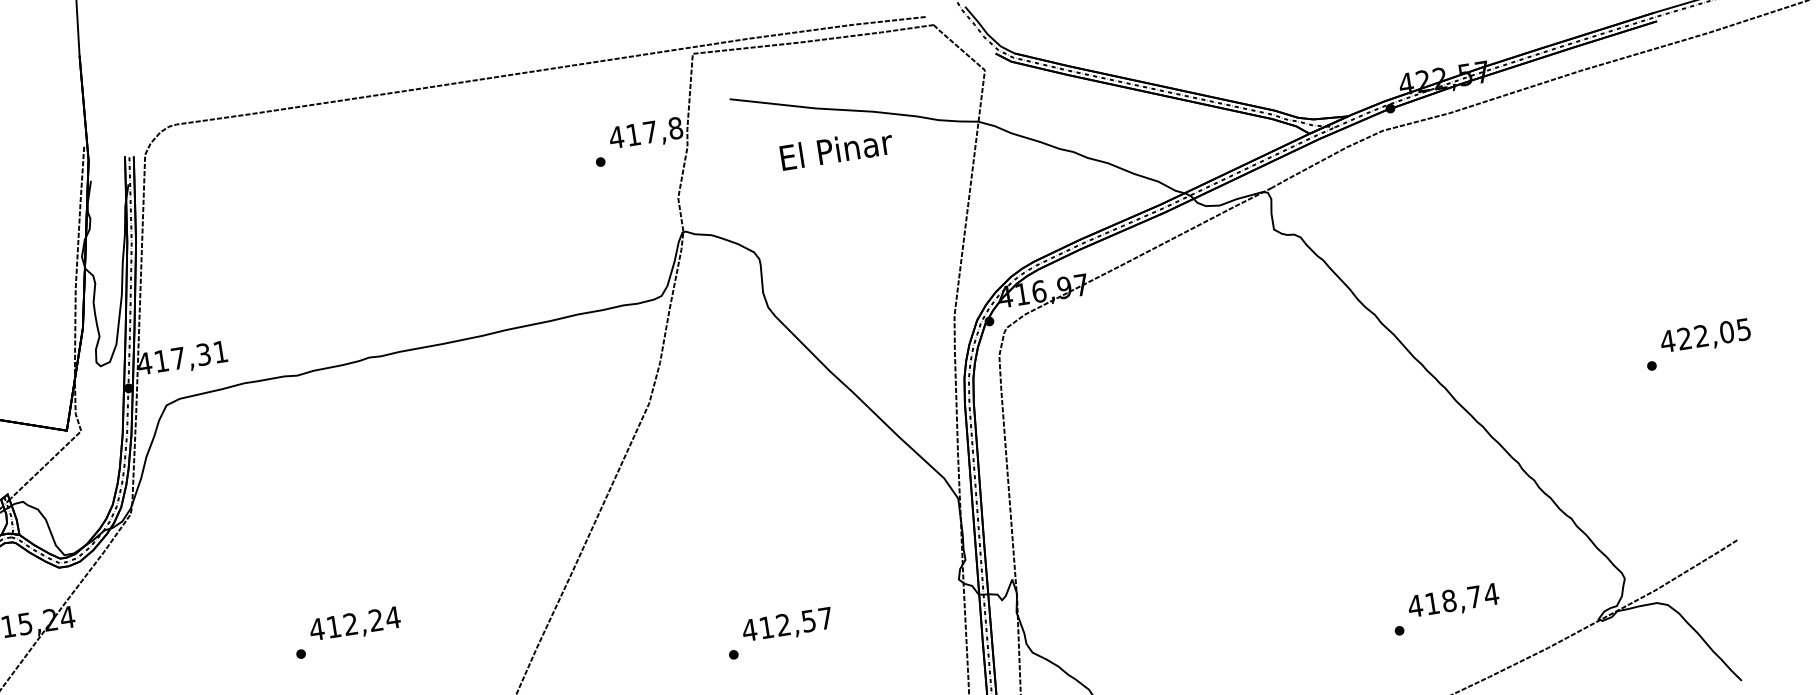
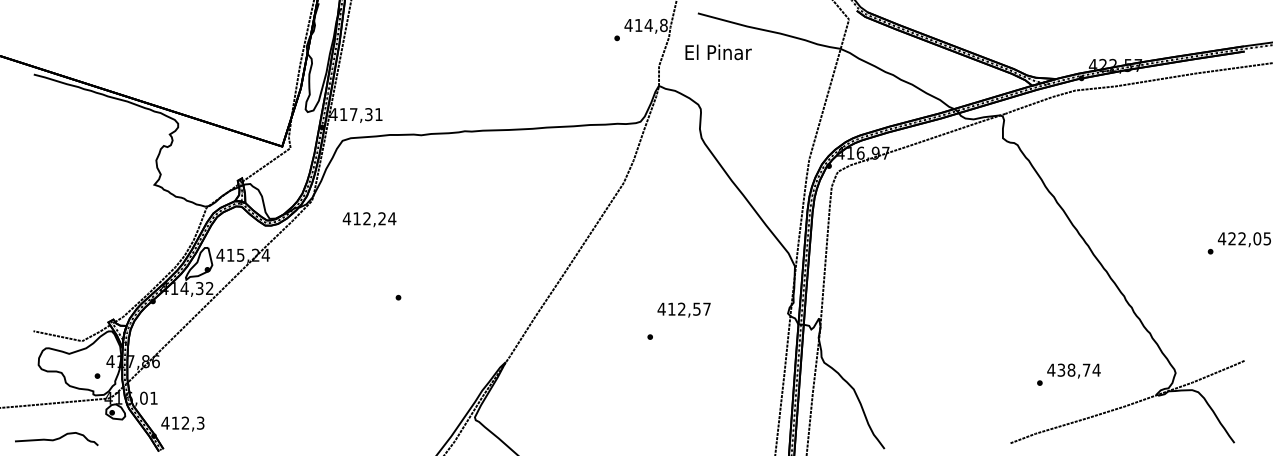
text: (649, 132) -> (648, 25), 417,8 -> 414,8
text: (836, 149) -> (718, 52), moved
text: (1432, 602) -> (1061, 369), 418,74 -> 438,74
text: (355, 624) -> (369, 219), moved
text: (786, 625) -> (683, 309), moved

